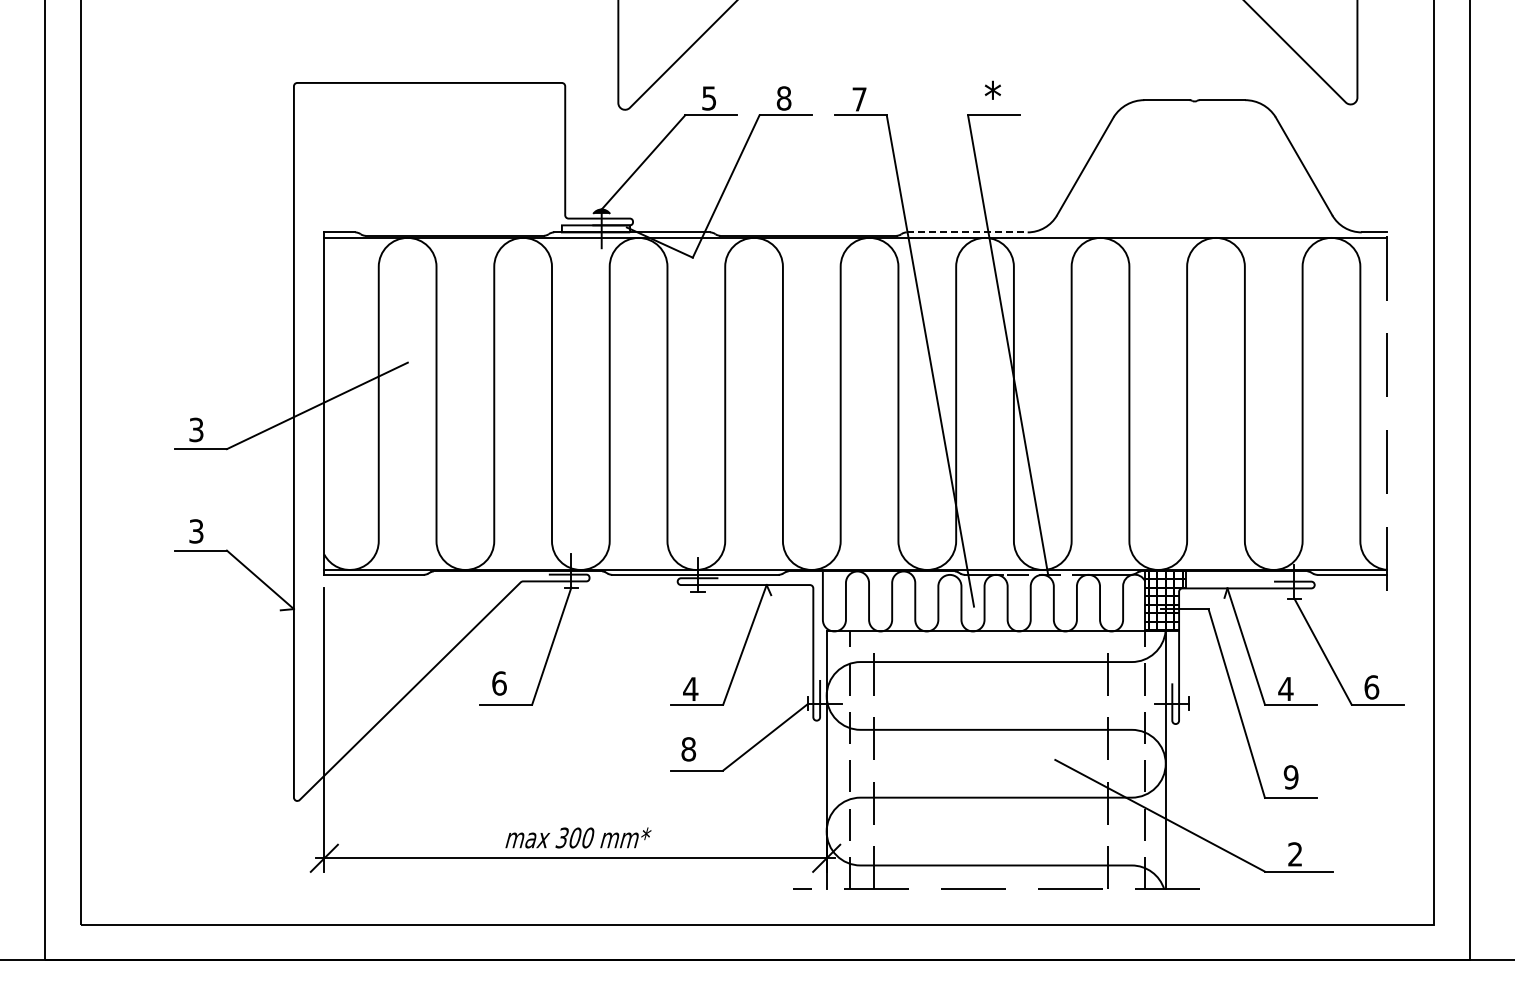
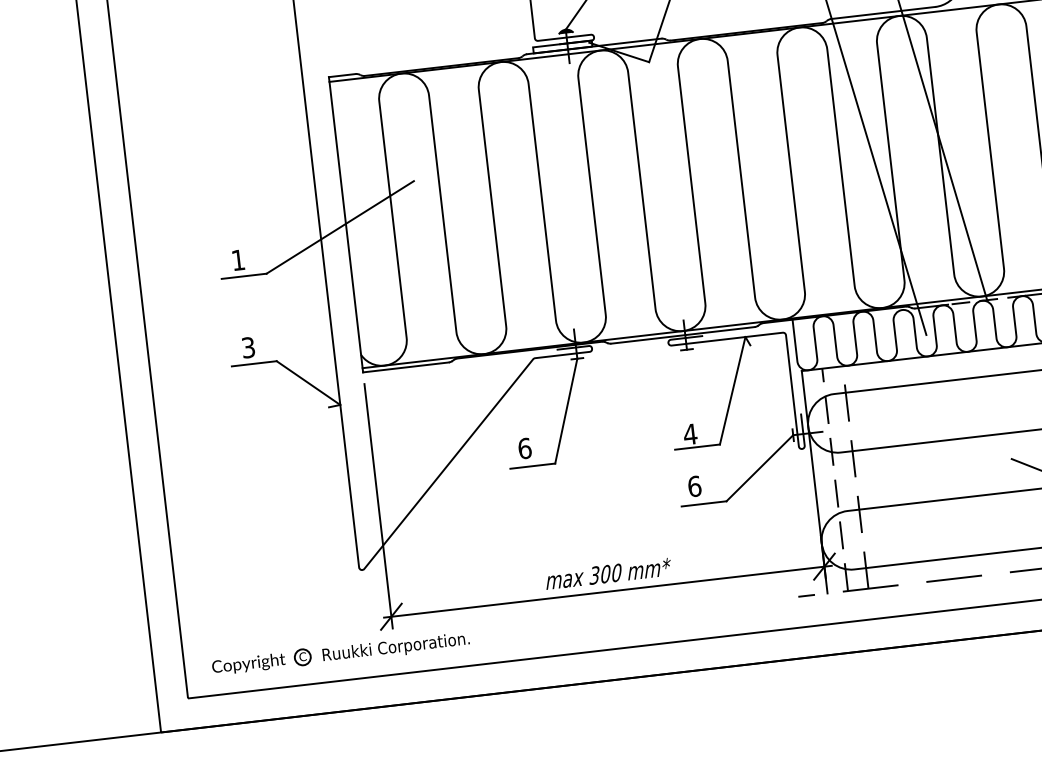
line: (967, 232) -> (883, 13), dashed -> solid
text: (196, 429) -> (238, 259), 3 -> 1
text: (688, 749) -> (694, 486), 8 -> 6
part: (261, 893) -> (340, 653), added

